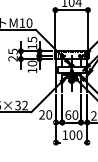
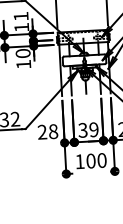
text: (32, 39) -> (21, 16), 15 -> 11
text: (71, 114) -> (87, 129), 60 -> 39
text: (49, 115) -> (53, 132), 20 -> 28

